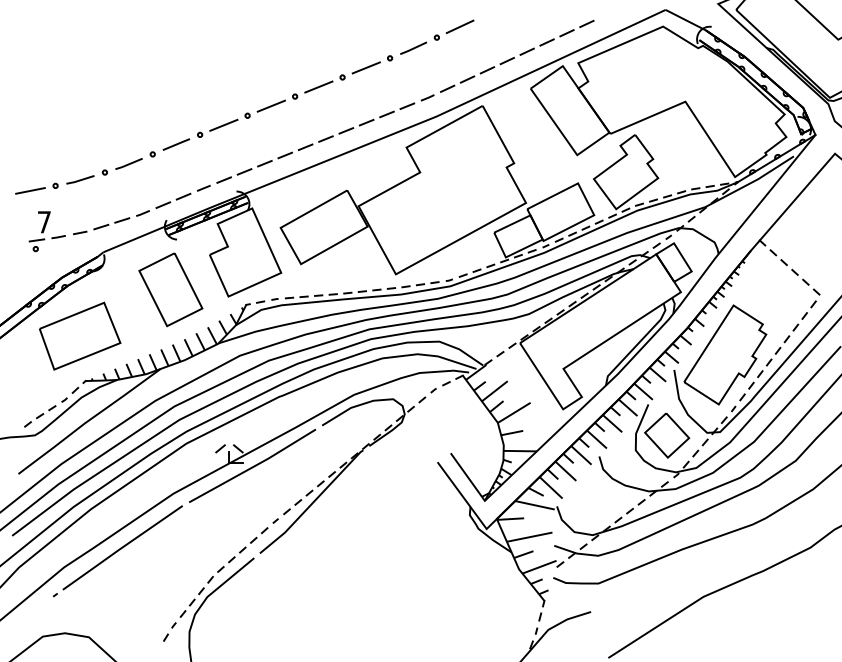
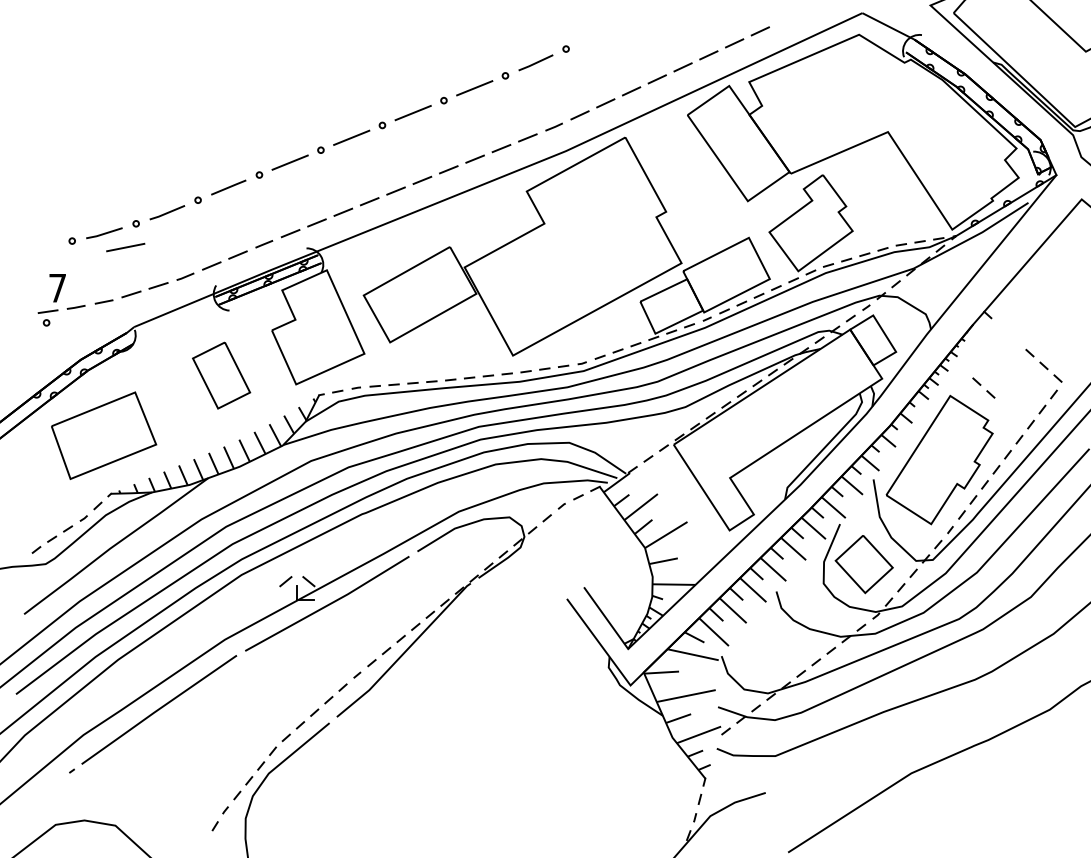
line: (460, 27) -> (596, 35), removed
line: (30, 190) -> (125, 247), moved
part: (778, 257) -> (983, 387), moved
part: (170, 289) -> (221, 375), size x0.7

